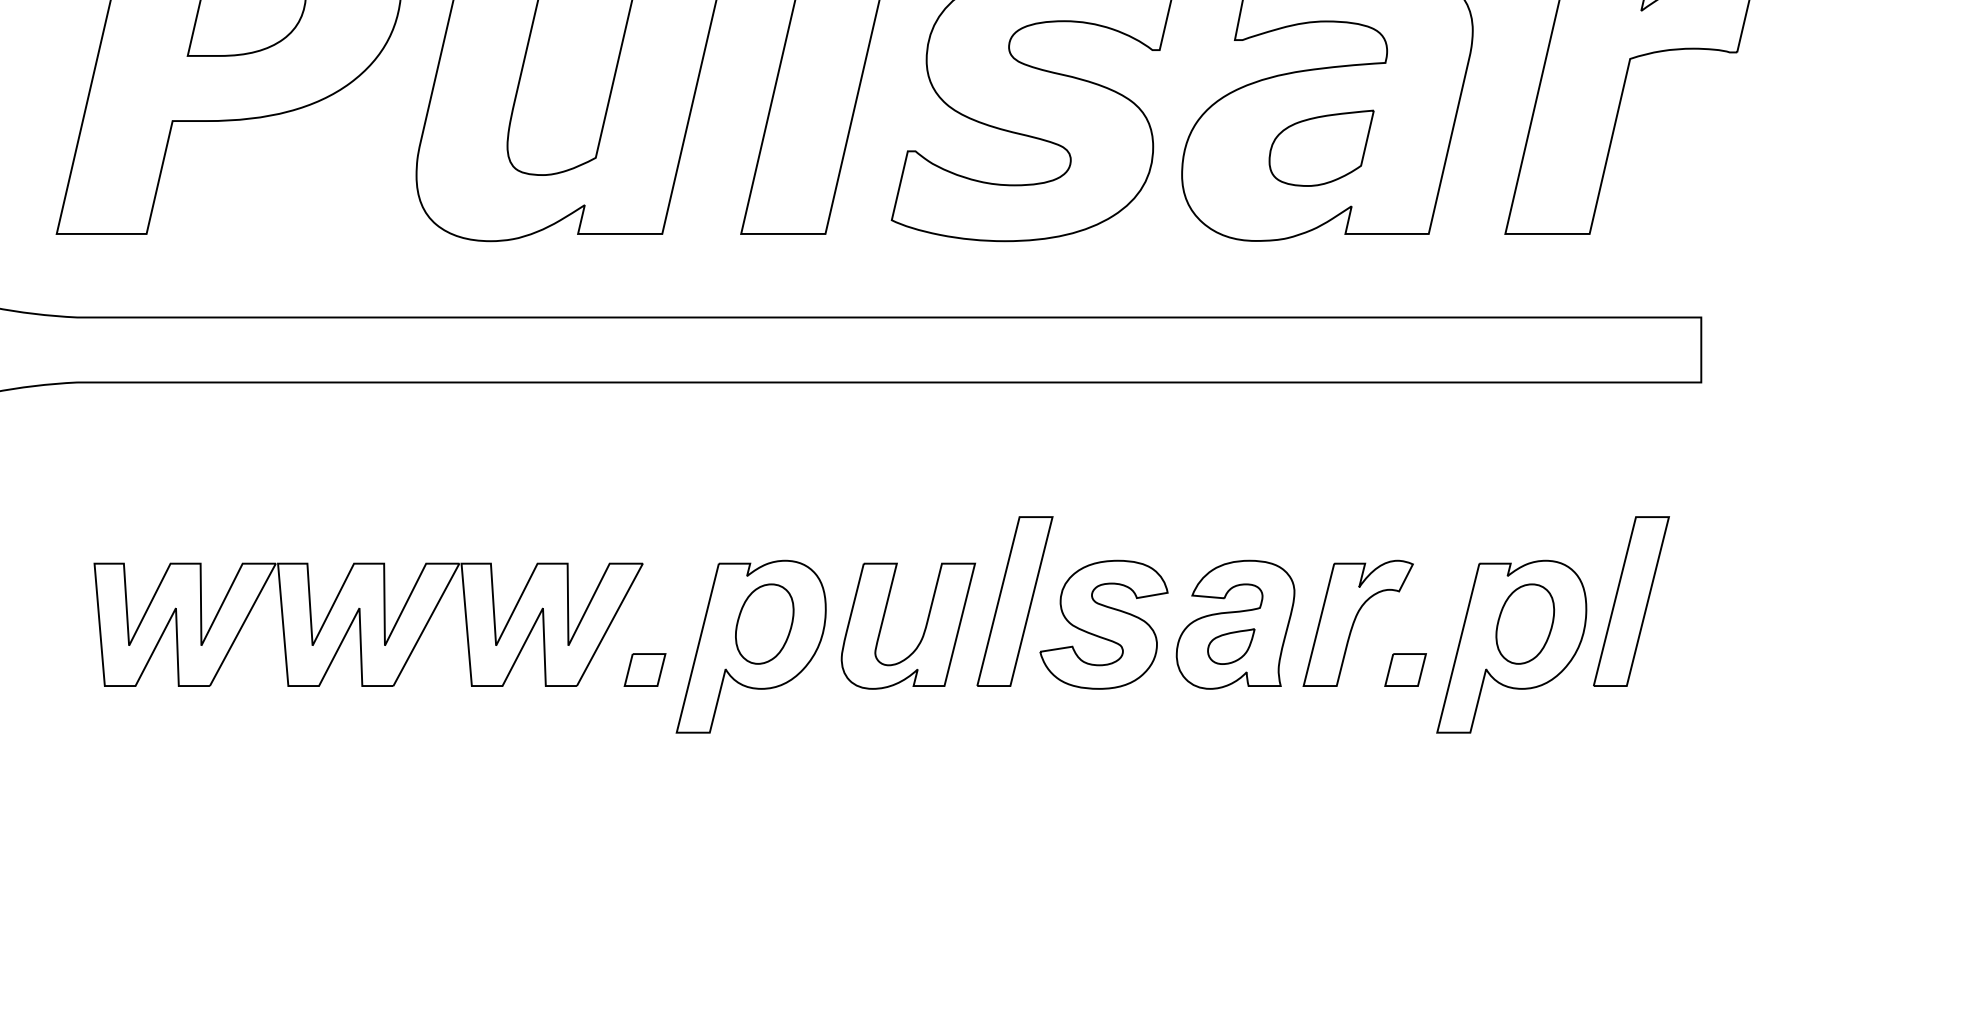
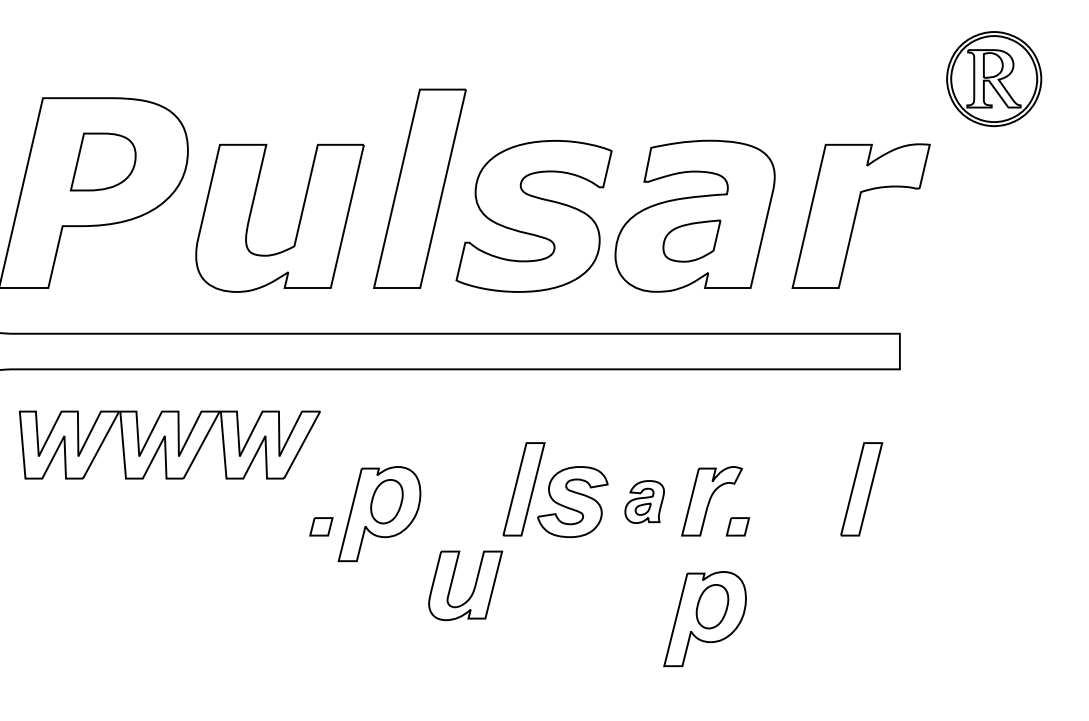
part: (367, 623) -> (169, 444), moved
part: (1234, 623) -> (644, 501), size x0.6
part: (922, 631) -> (473, 588), moved
part: (1510, 647) -> (704, 619), moved

